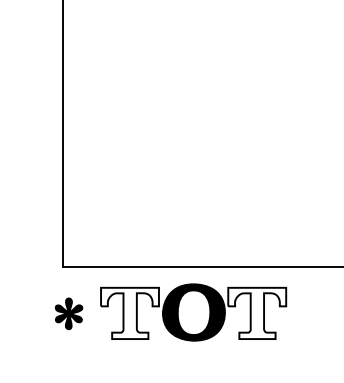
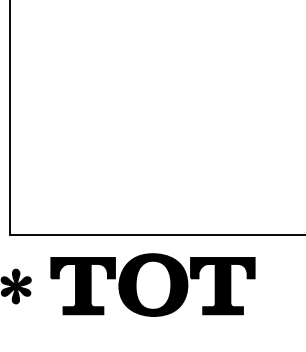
fill: (129, 313) -> (82, 286), added
fill: (257, 313) -> (223, 286), added

